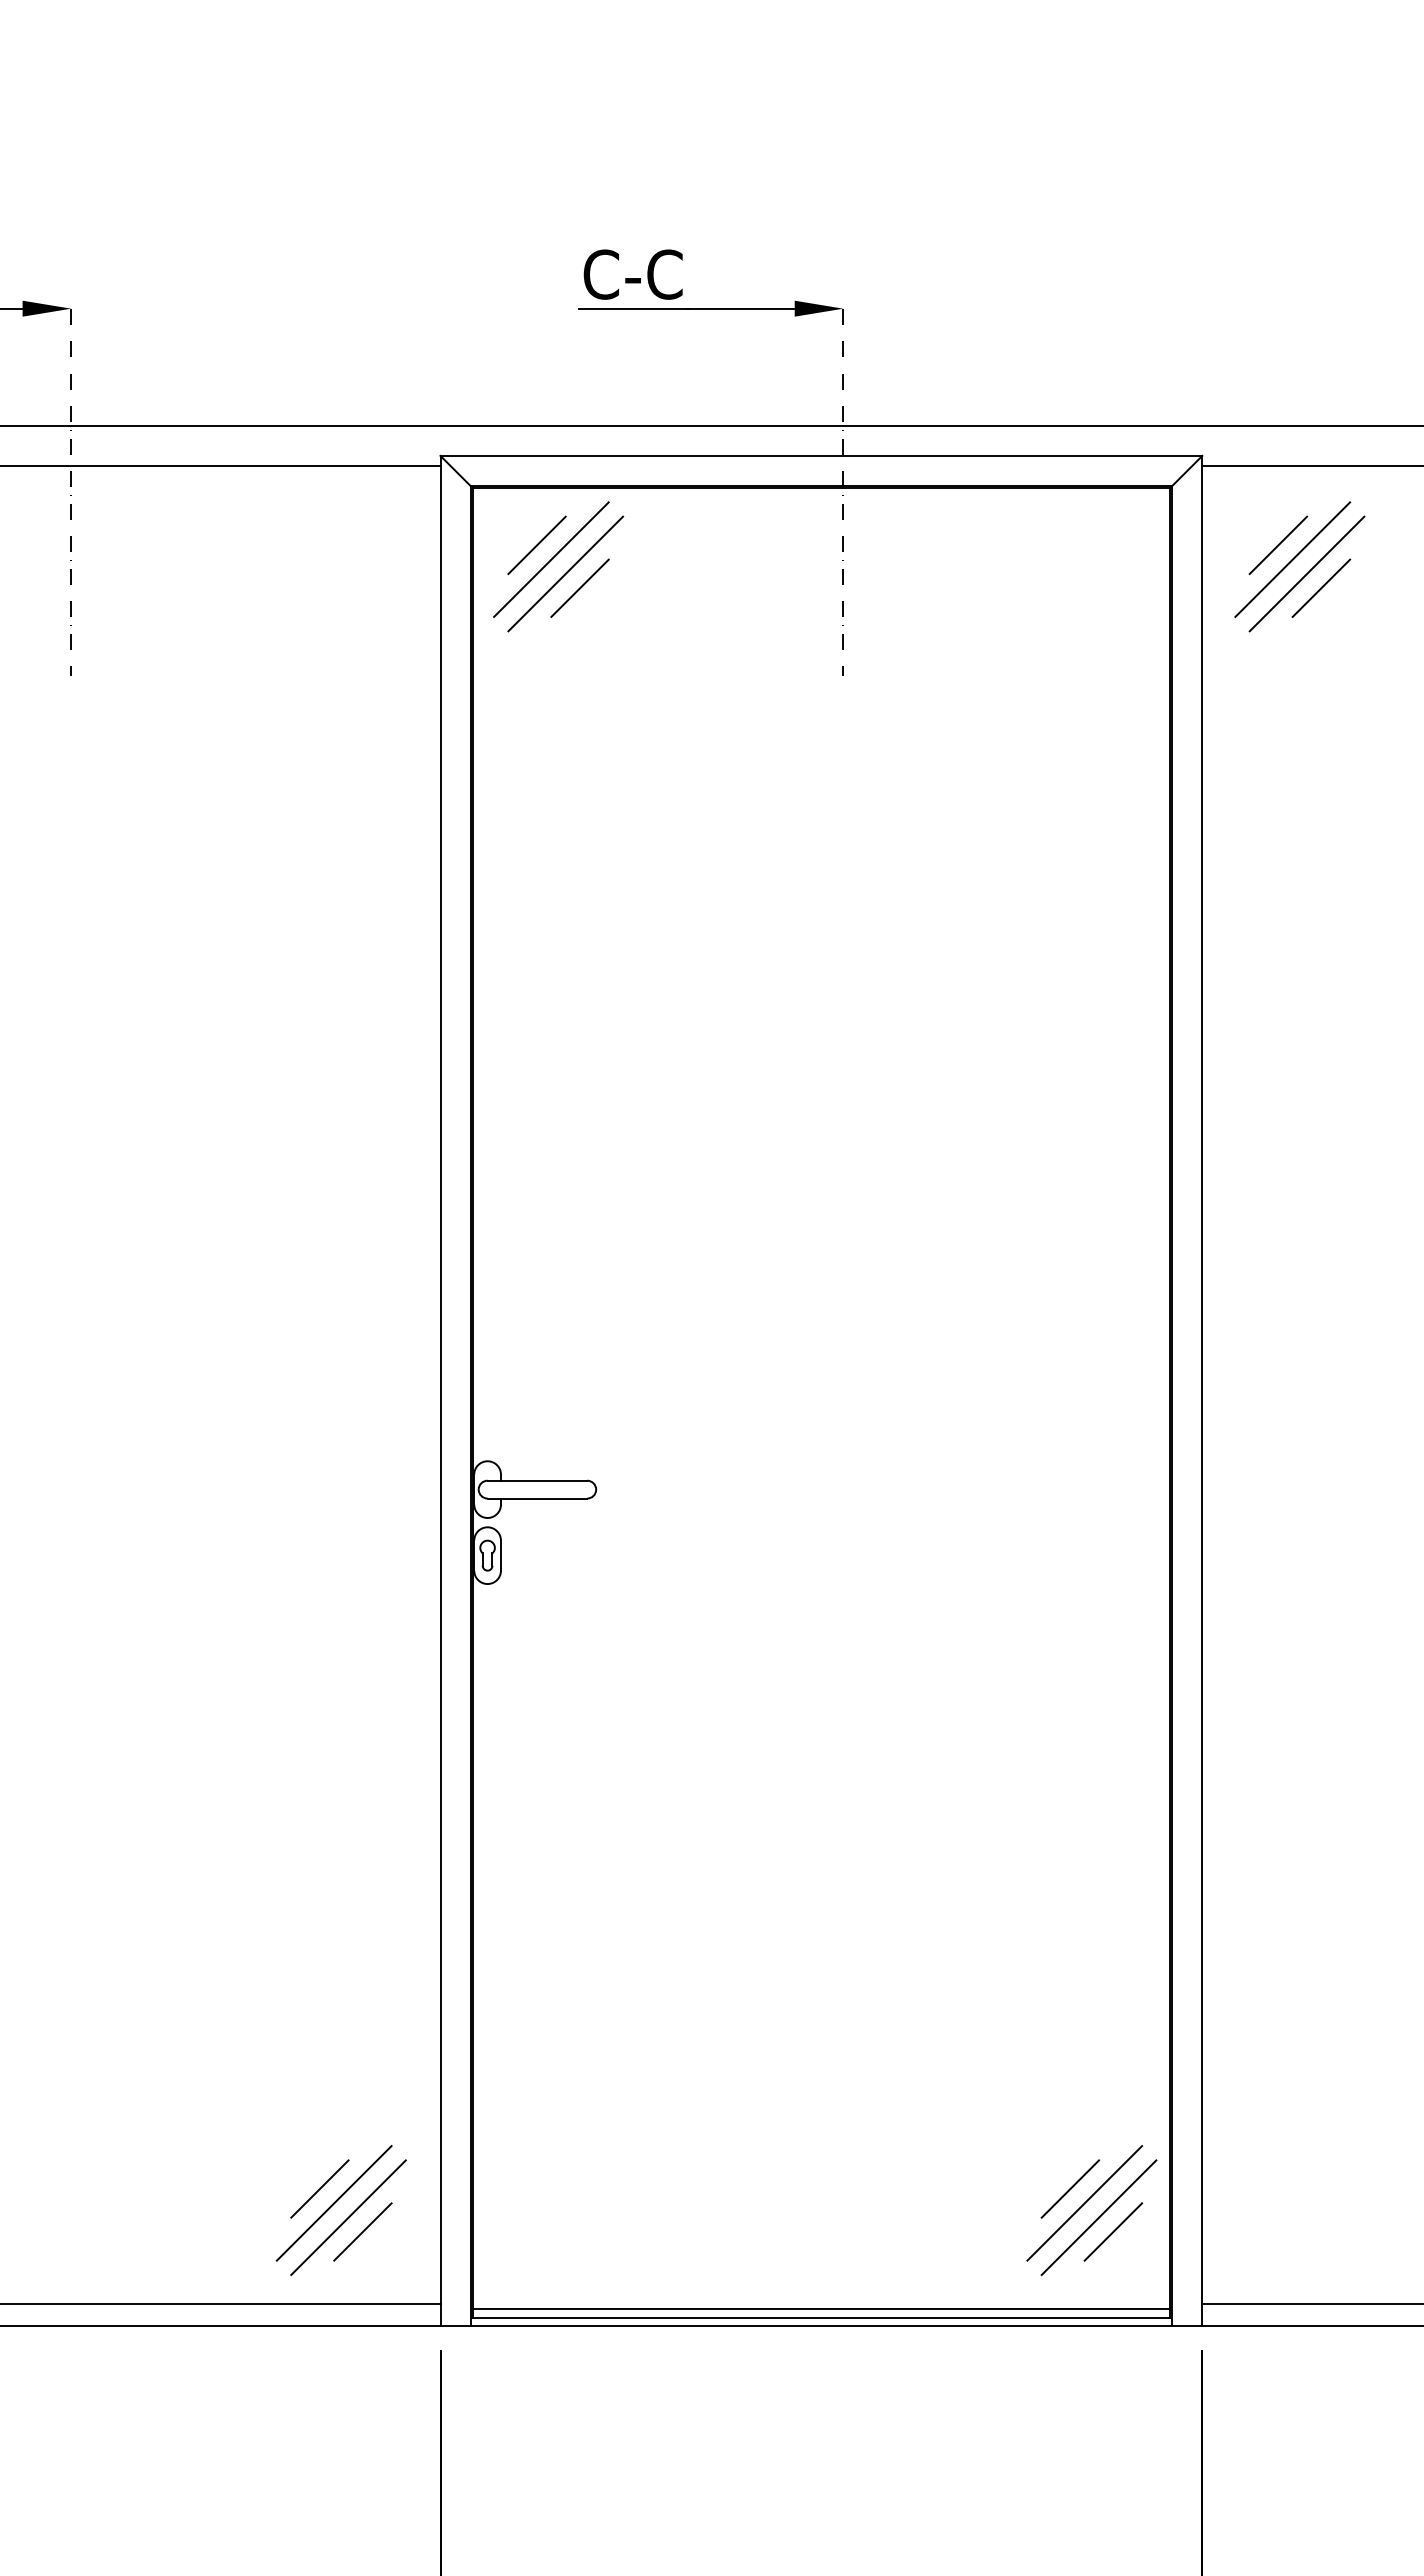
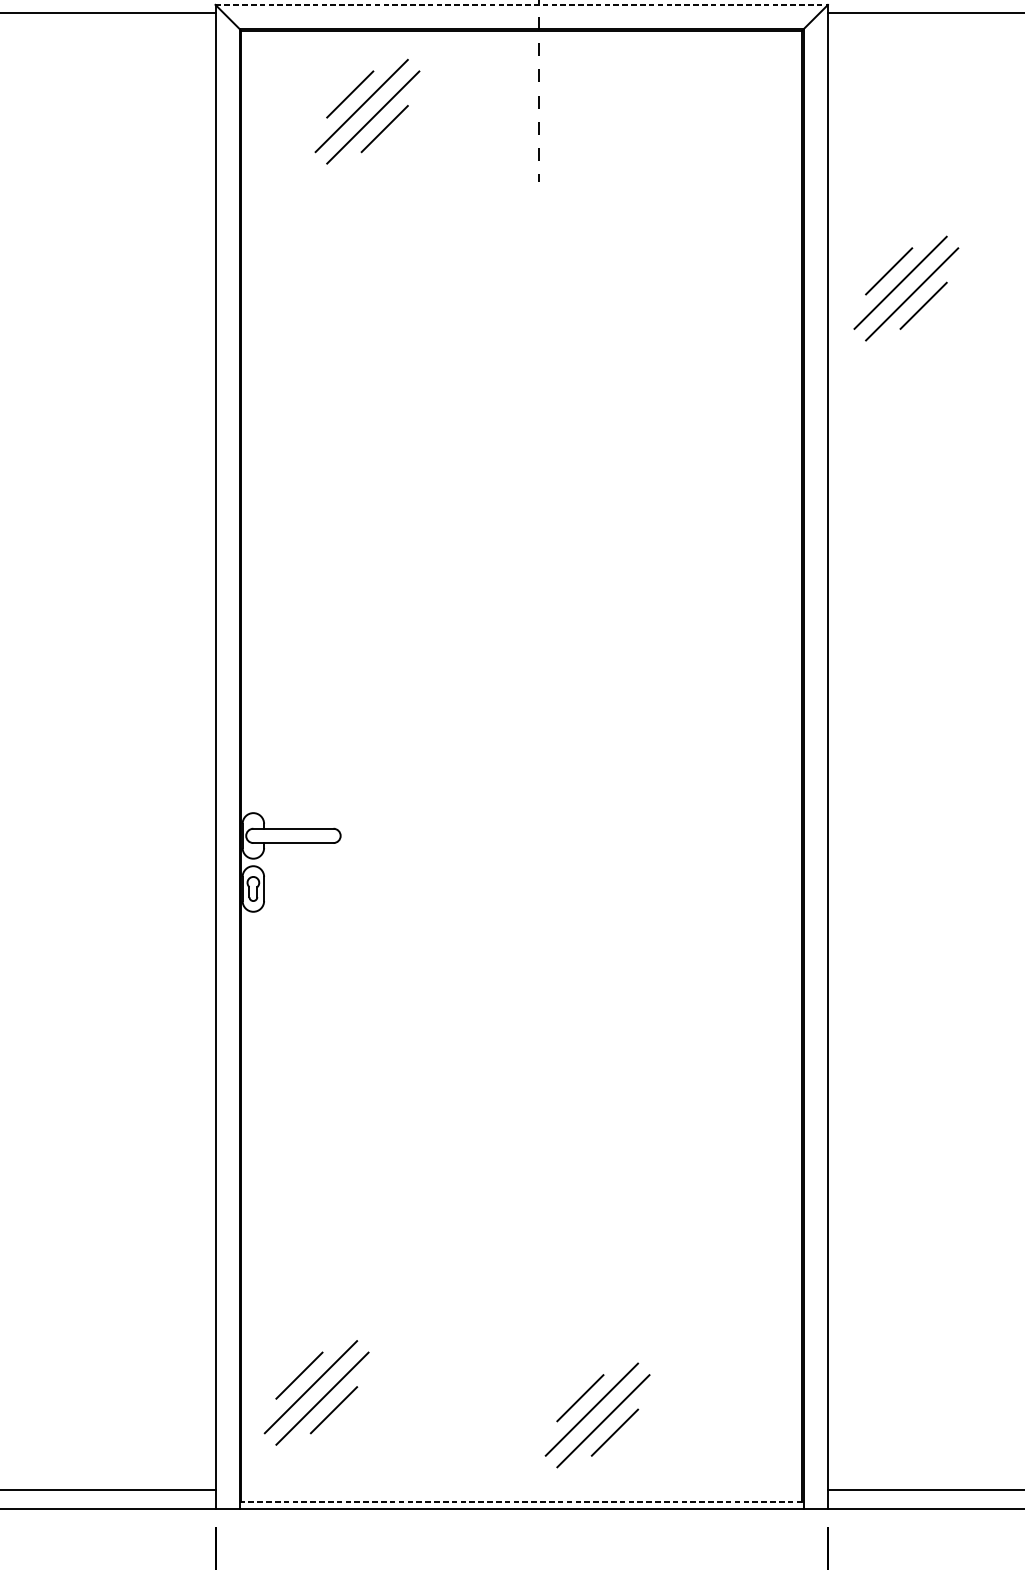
line: (821, 455) -> (521, 4), solid -> dashed
part: (552, 559) -> (362, 105), moved
part: (1293, 560) -> (901, 283), moved
part: (1085, 2203) -> (592, 1409), moved
part: (334, 2204) -> (311, 1388), moved
line: (821, 2308) -> (521, 1494), removed
line: (821, 2318) -> (521, 1502), solid -> dashed

